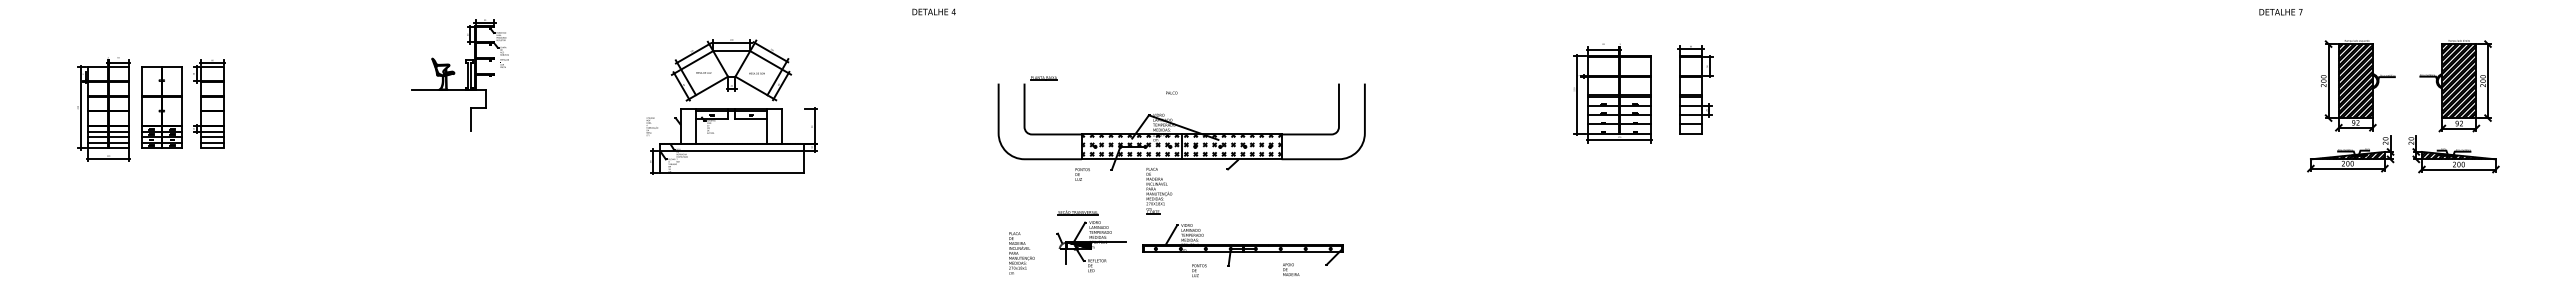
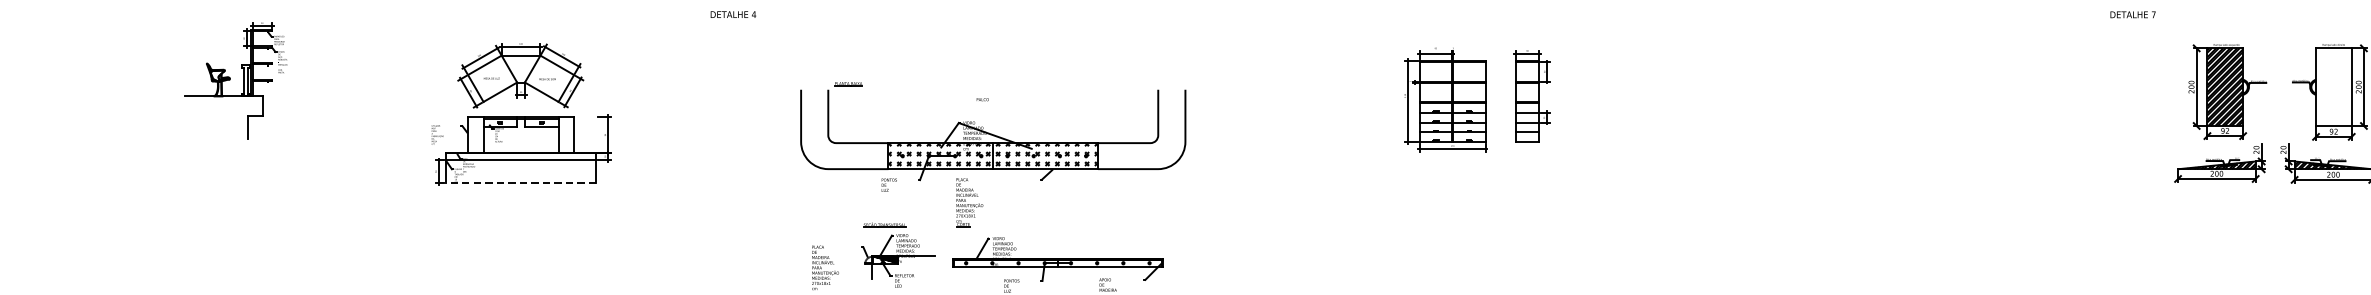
text: (2280, 12) -> (2132, 15), moved
hatch: (2459, 81) -> (2334, 87), removed
line: (731, 172) -> (520, 183), solid -> dashed

